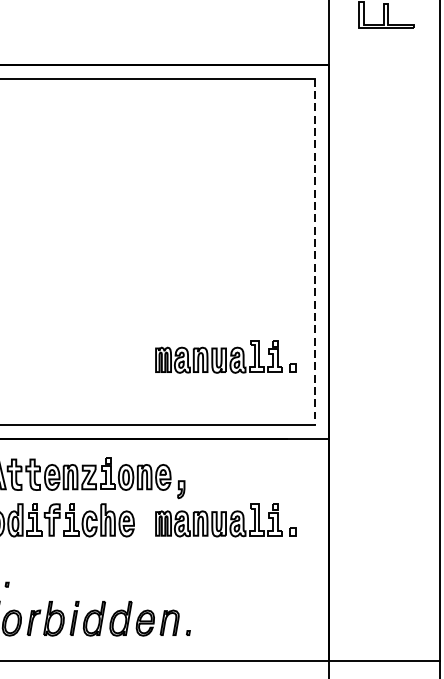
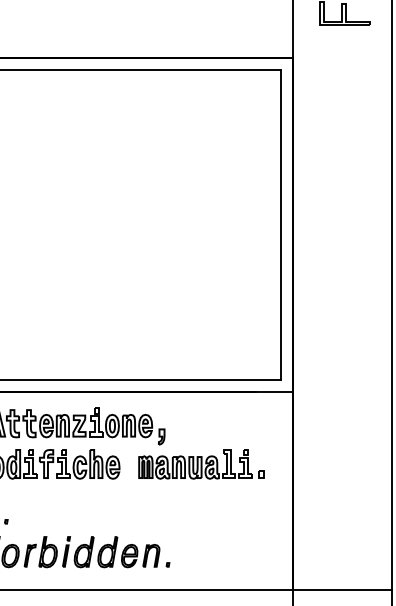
line: (314, 251) -> (280, 224), dashed -> solid
part: (225, 356) -> (201, 318), removed

